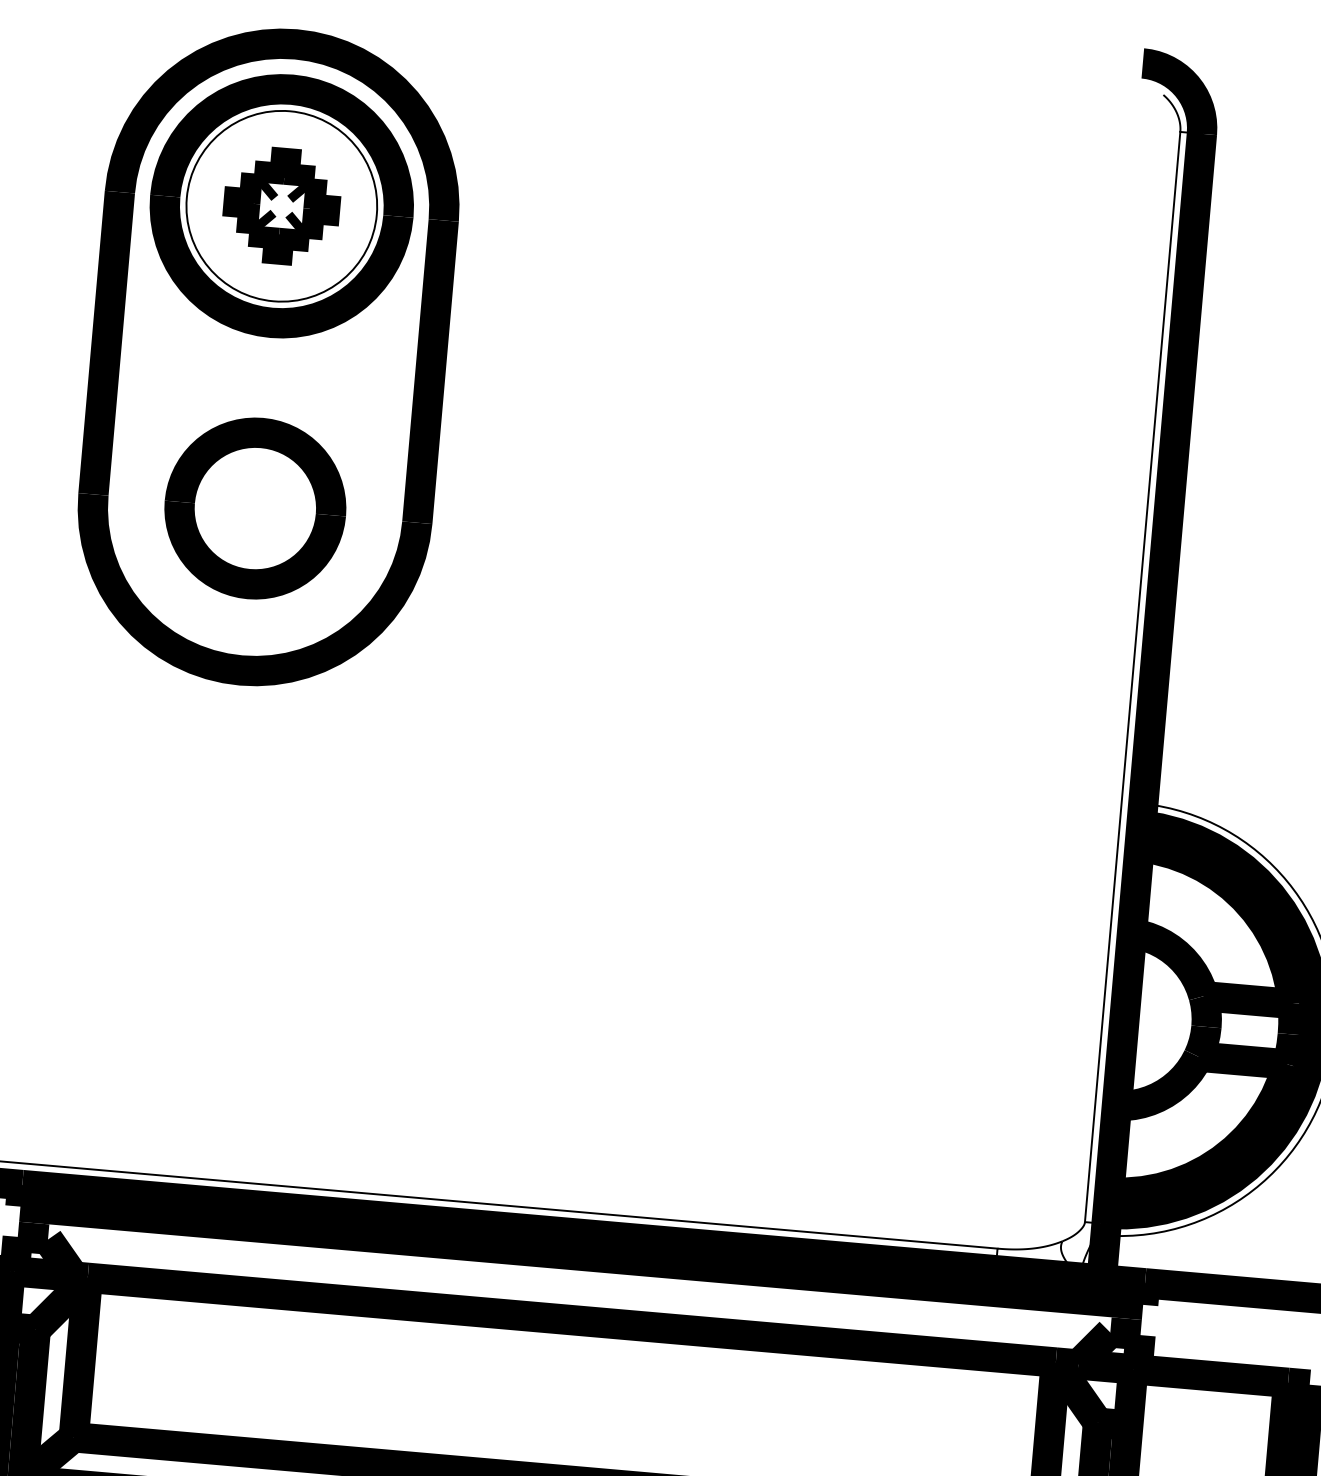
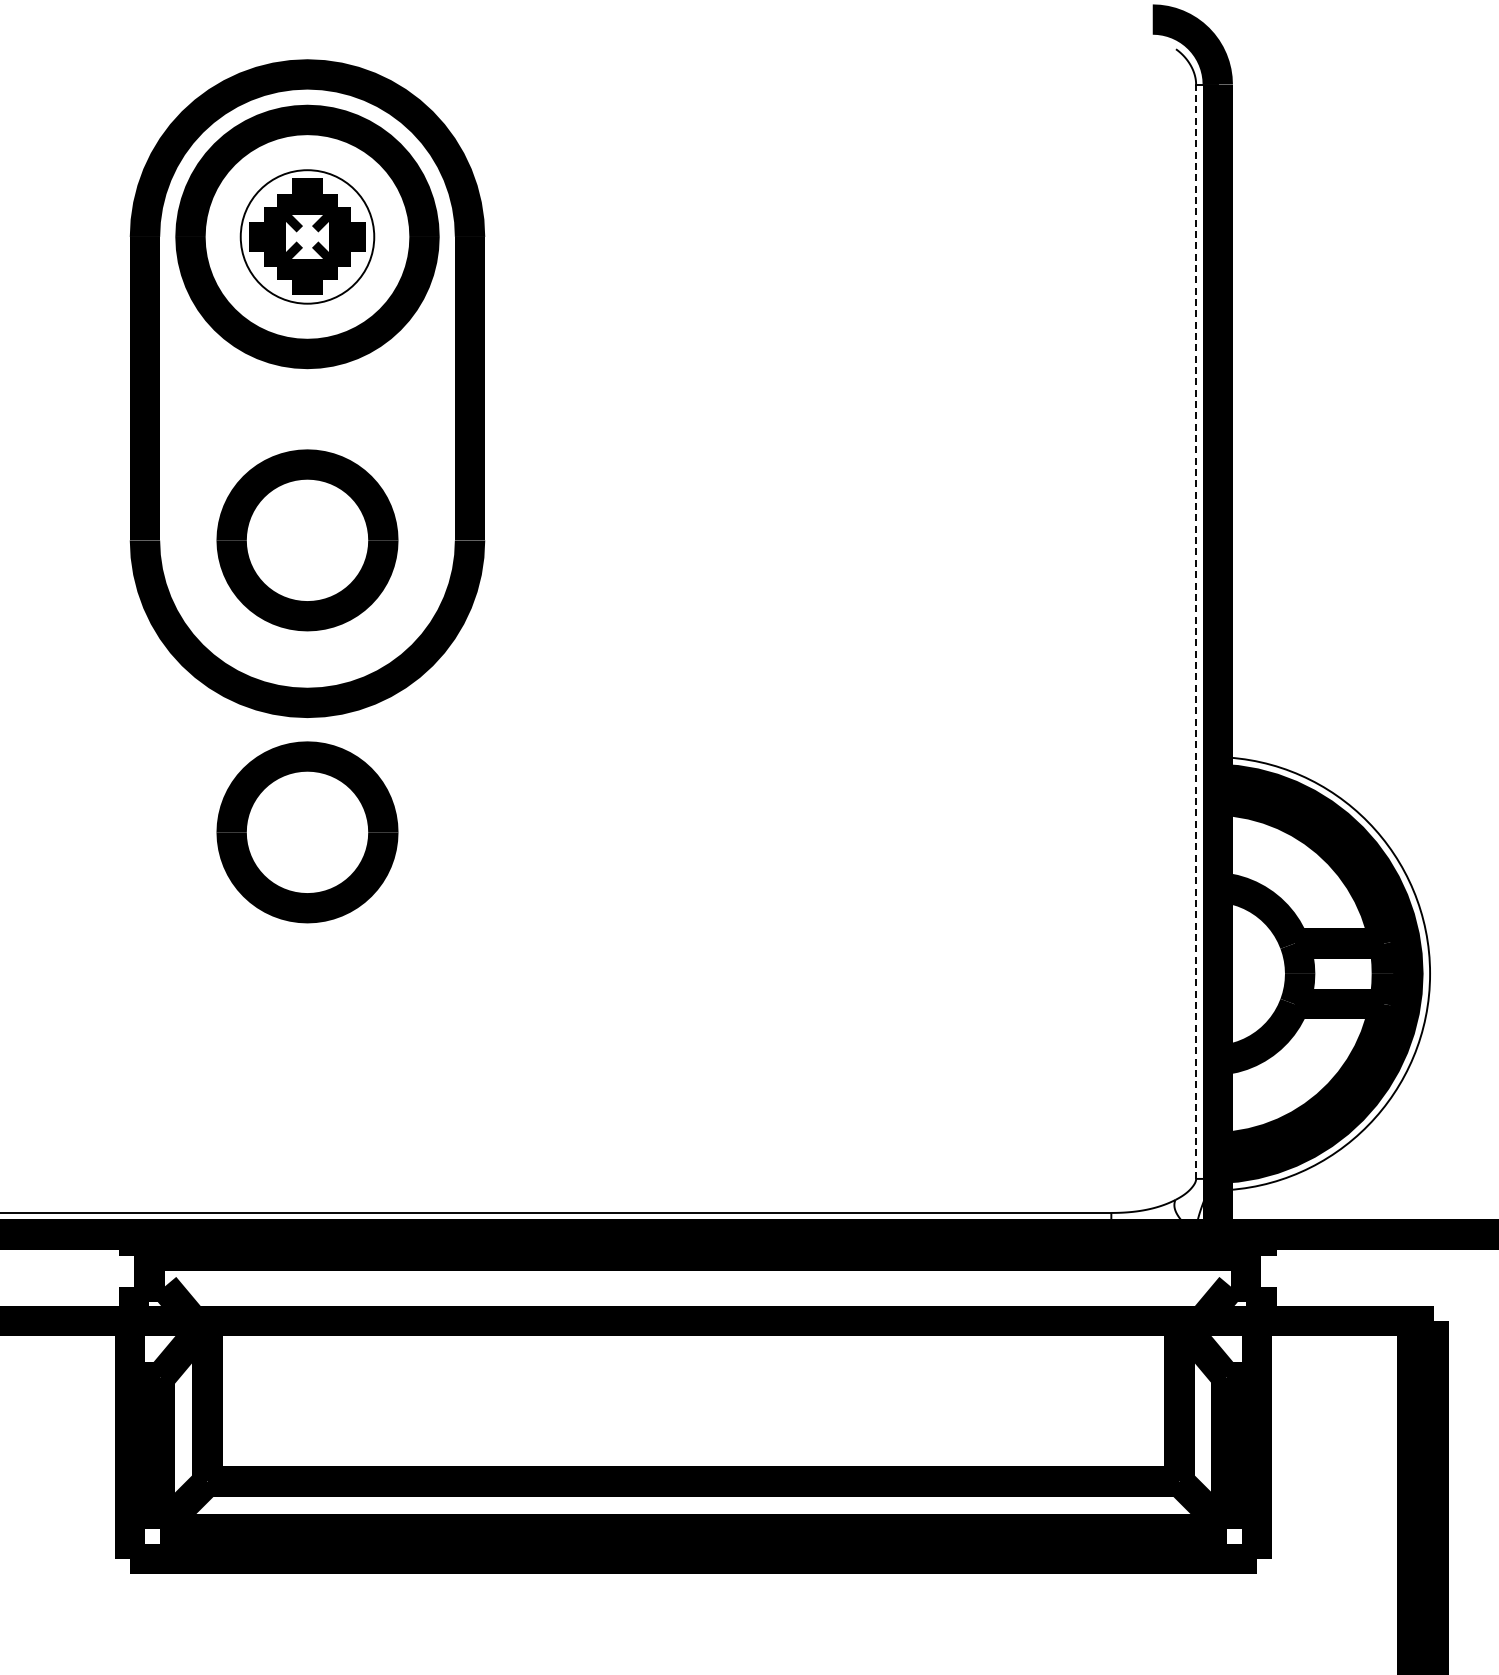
circle: (281, 205) -> (307, 236), size x0.7
line: (1133, 676) -> (1196, 631), solid -> dashed
part: (229, 799) -> (307, 832), added

